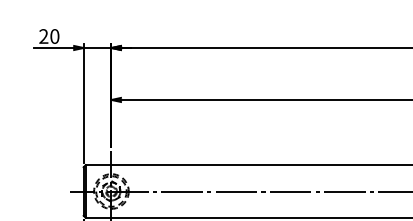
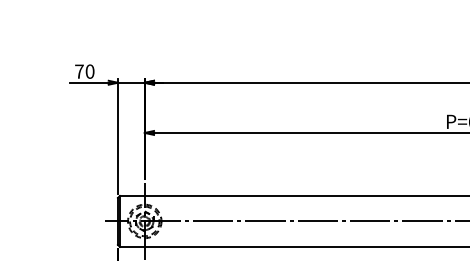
text: (43, 36) -> (79, 71), 20 -> 70

